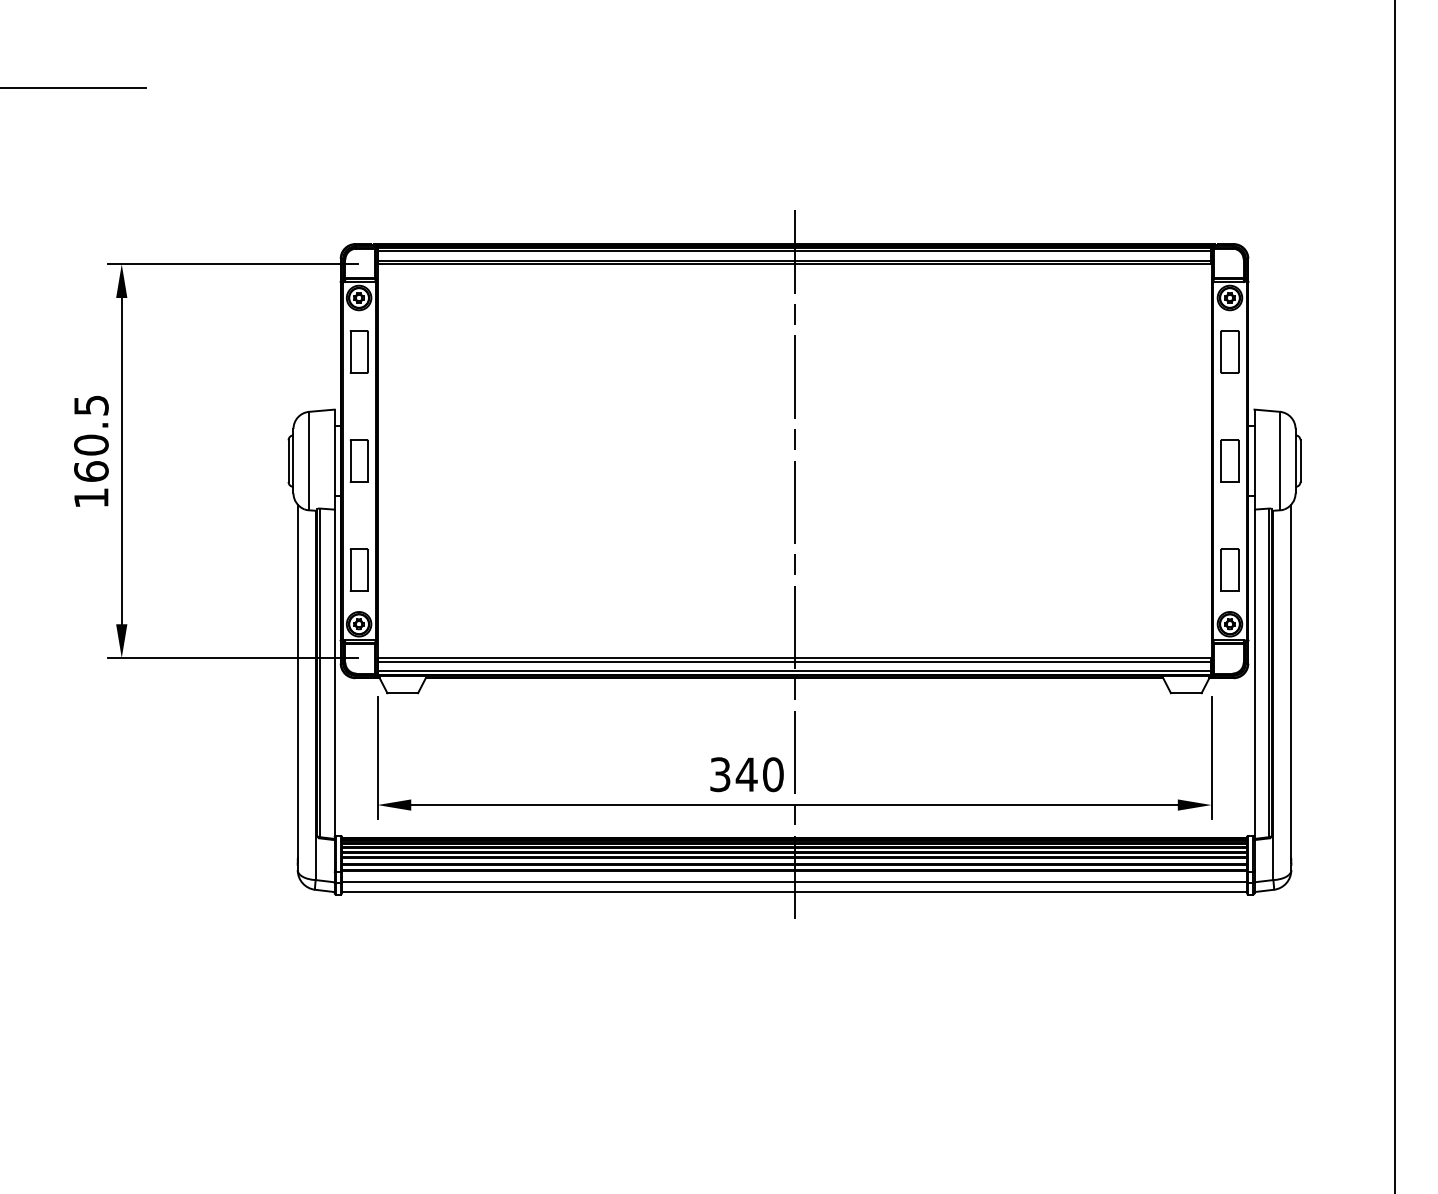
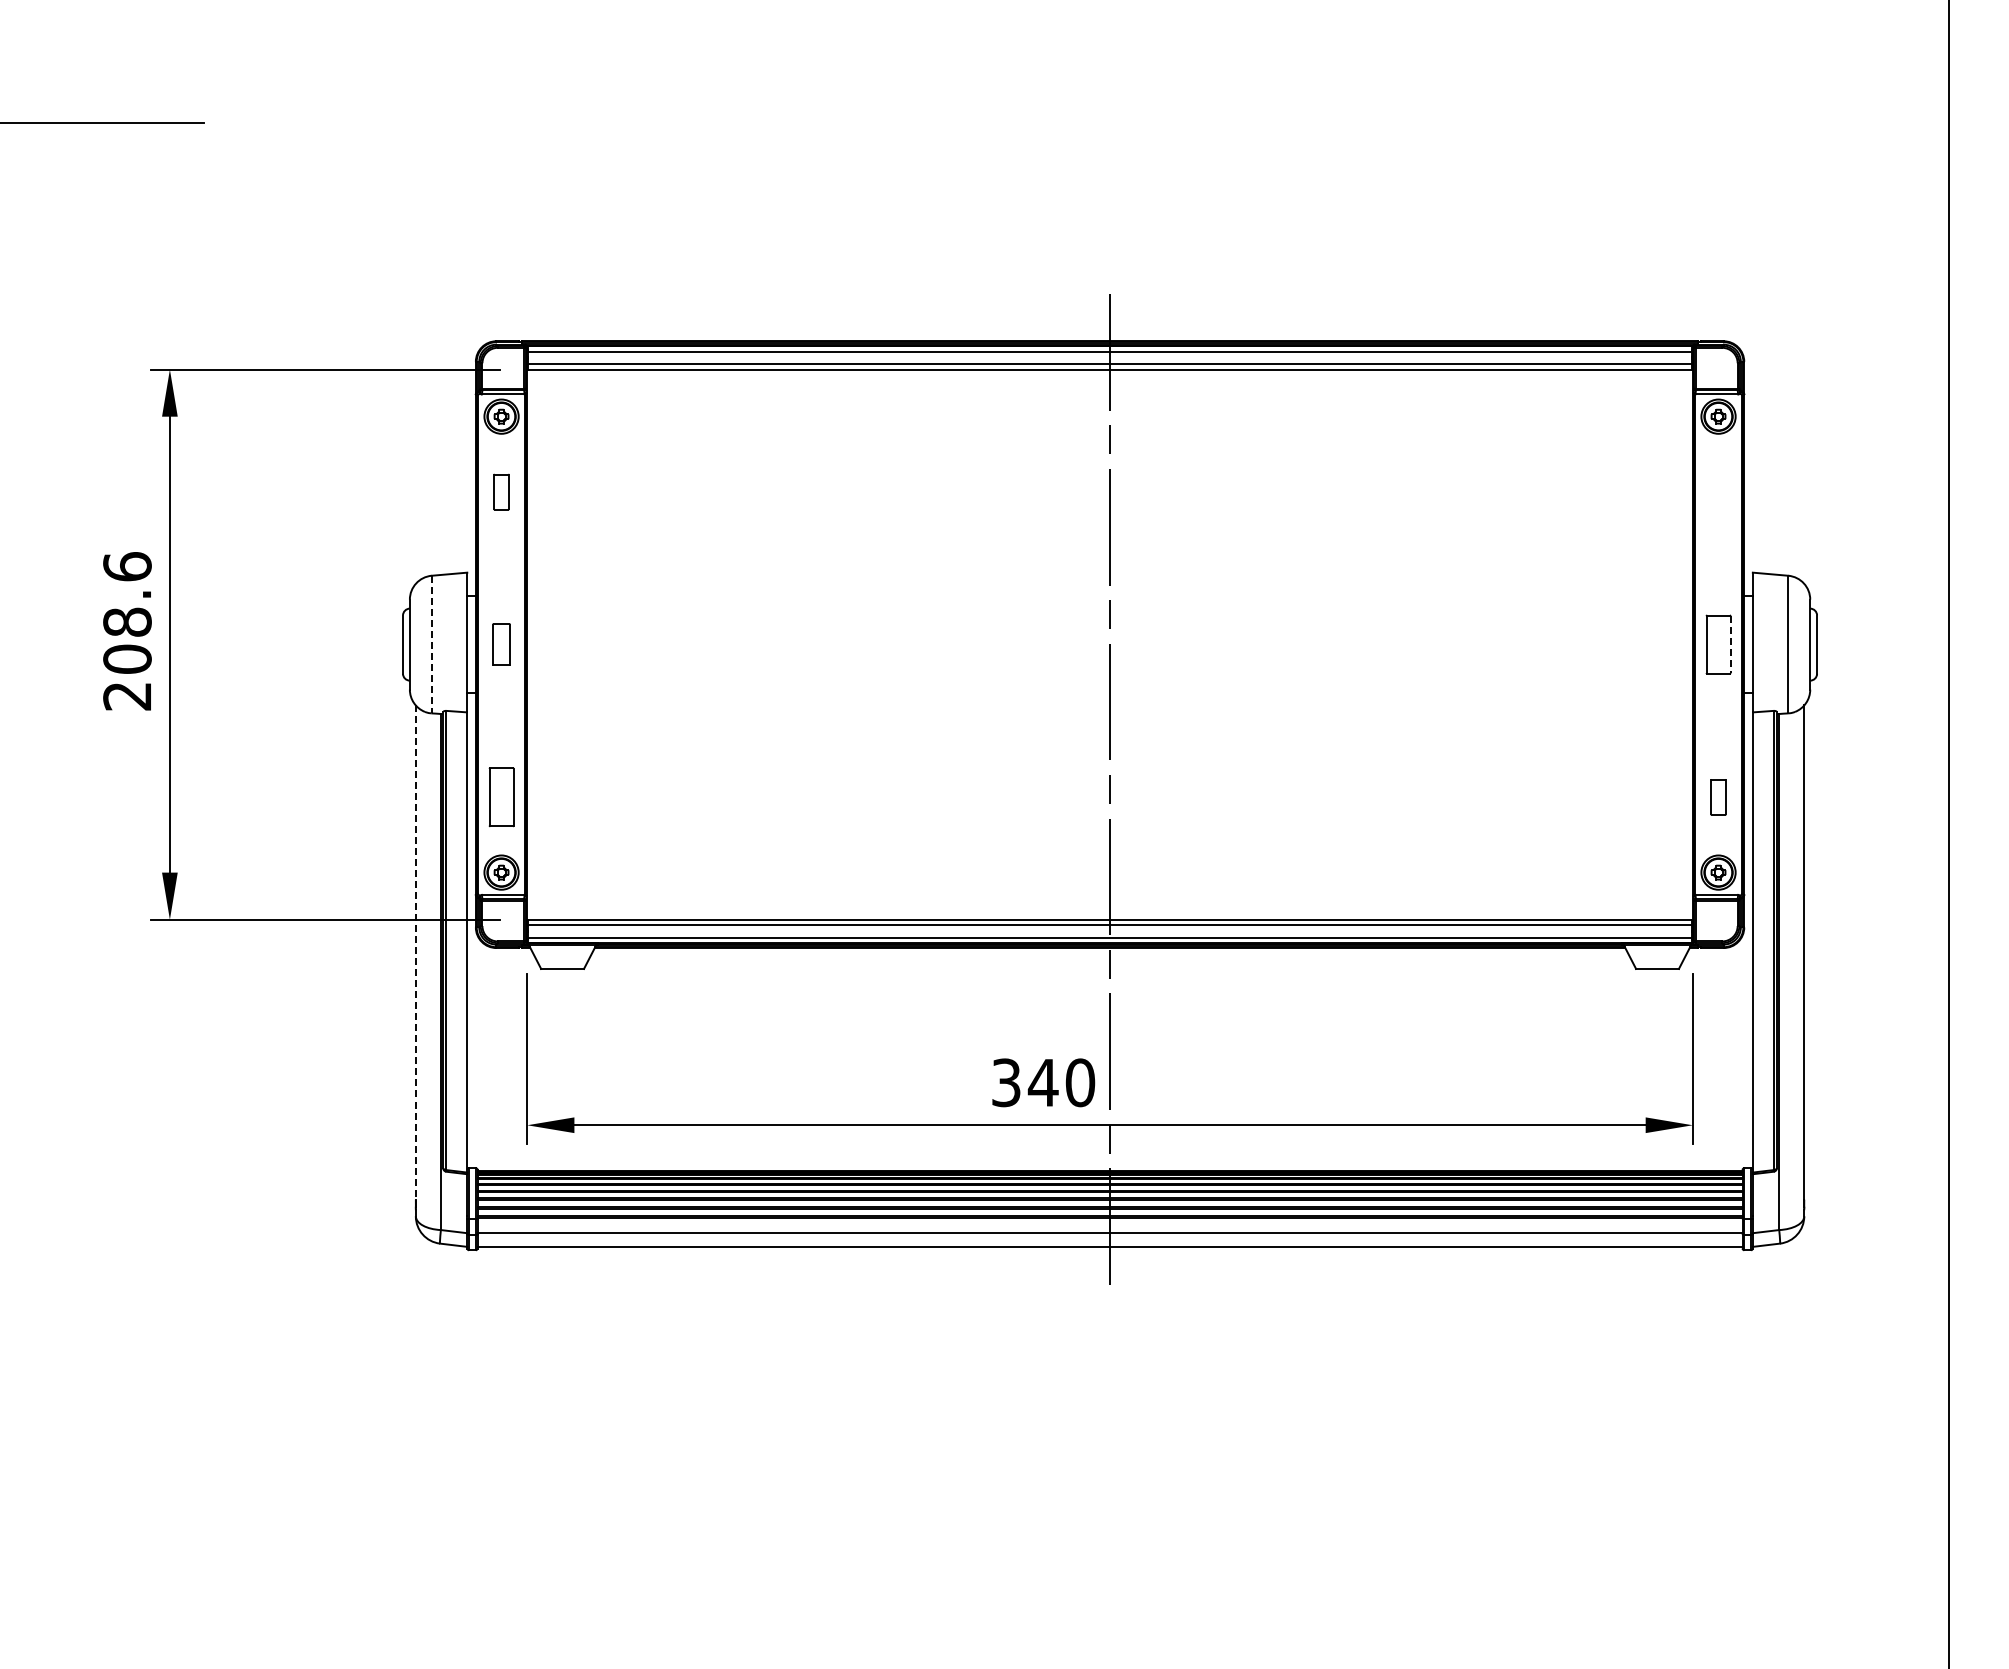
part: (359, 351) -> (501, 491), size x0.6
part: (1229, 351) -> (1718, 491), removed
text: (91, 451) -> (127, 631), 160.5 -> 208.6
line: (308, 461) -> (431, 644), solid -> dashed
part: (359, 461) -> (501, 644), size x0.7
line: (1238, 461) -> (1730, 645), solid -> dashed
part: (1229, 570) -> (1718, 797), size x0.6
line: (297, 682) -> (415, 953), solid -> dashed

